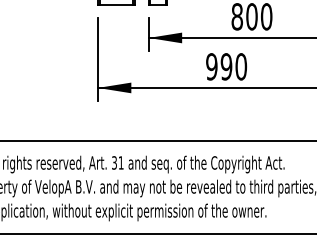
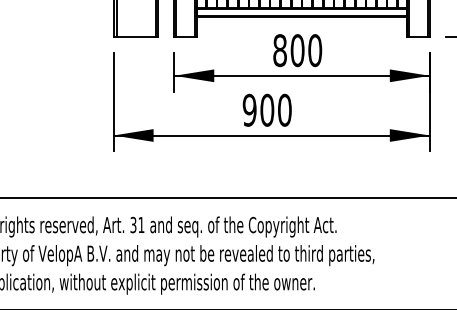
text: (226, 67) -> (267, 110), 990 -> 900

